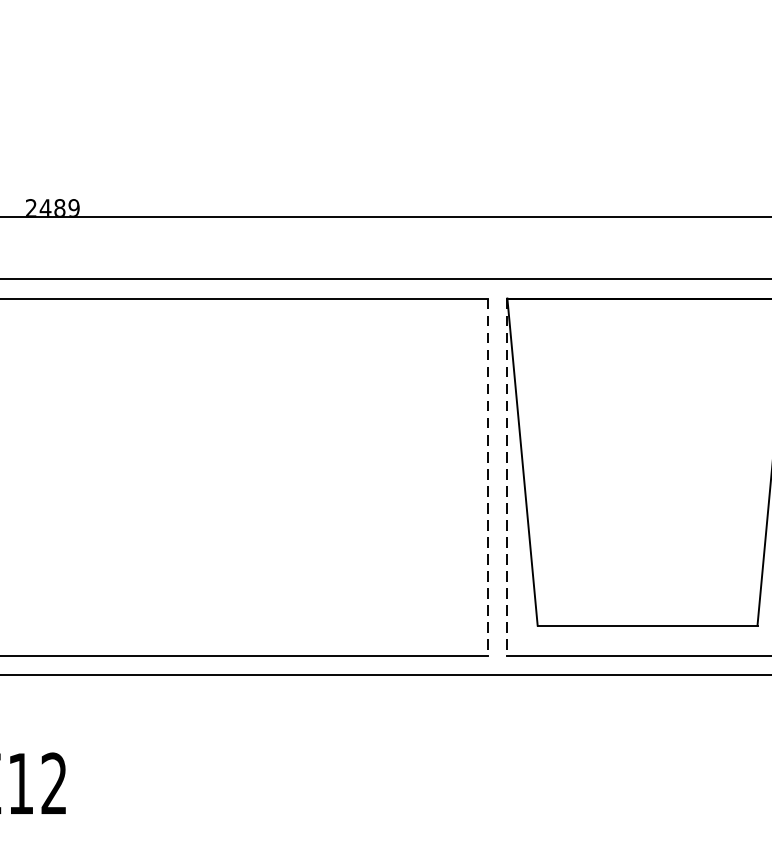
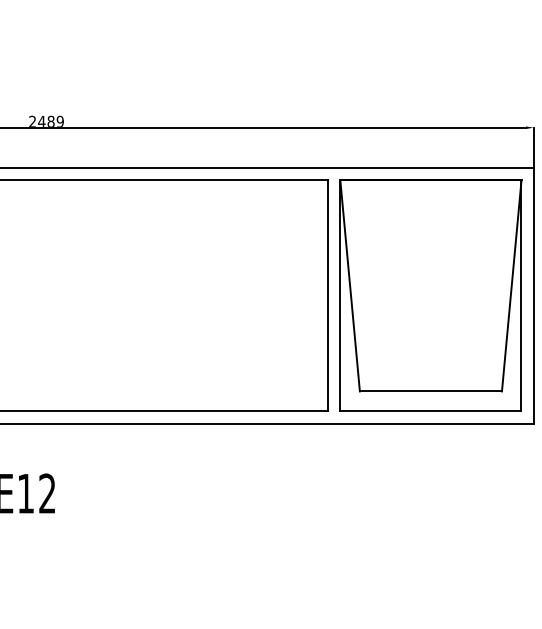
line: (487, 478) -> (327, 296), dashed -> solid
line: (507, 478) -> (340, 296), dashed -> solid

